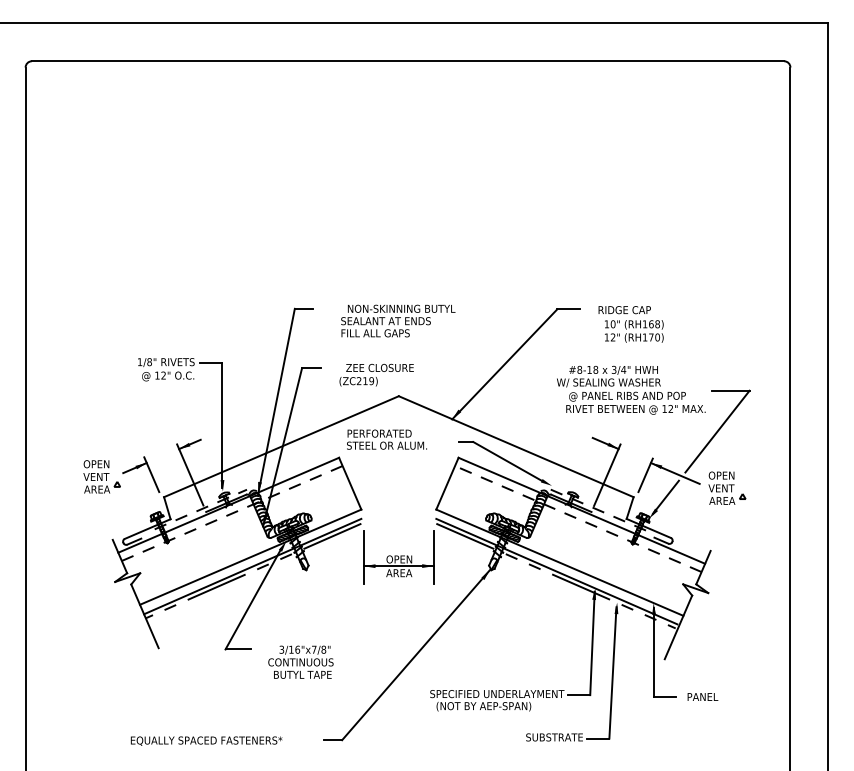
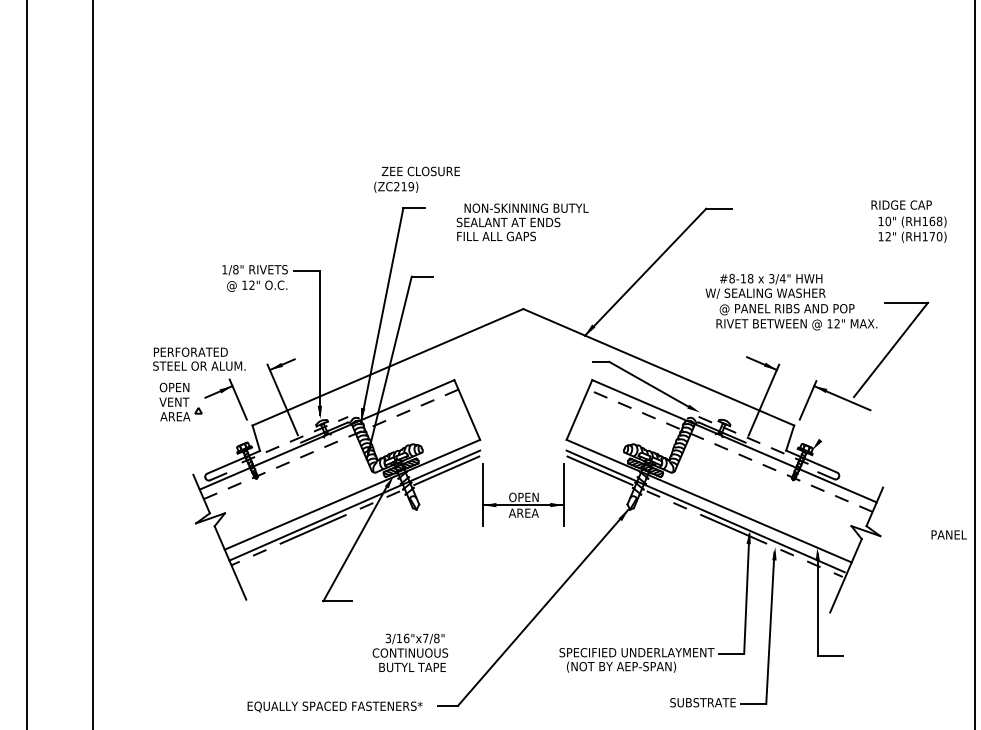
text: (630, 324) -> (908, 221), moved
text: (376, 374) -> (416, 179), moved
text: (386, 439) -> (198, 358), moved
part: (727, 487) -> (902, 414), removed
line: (665, 496) -> (831, 424), removed
text: (300, 661) -> (409, 652), moved
text: (702, 696) -> (948, 534), moved
text: (206, 740) -> (334, 706), moved

